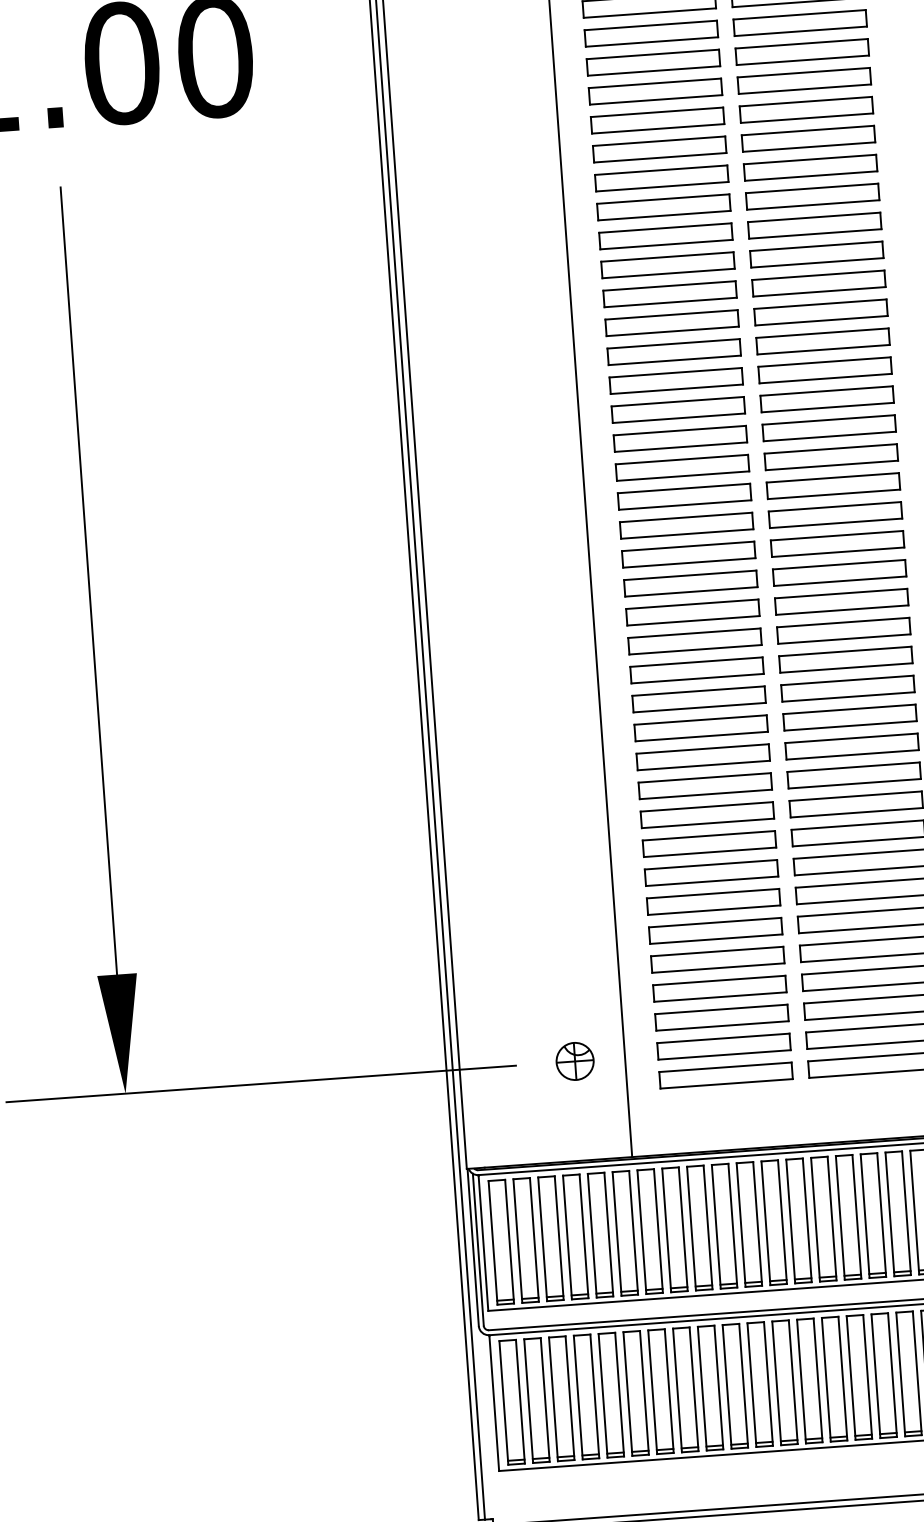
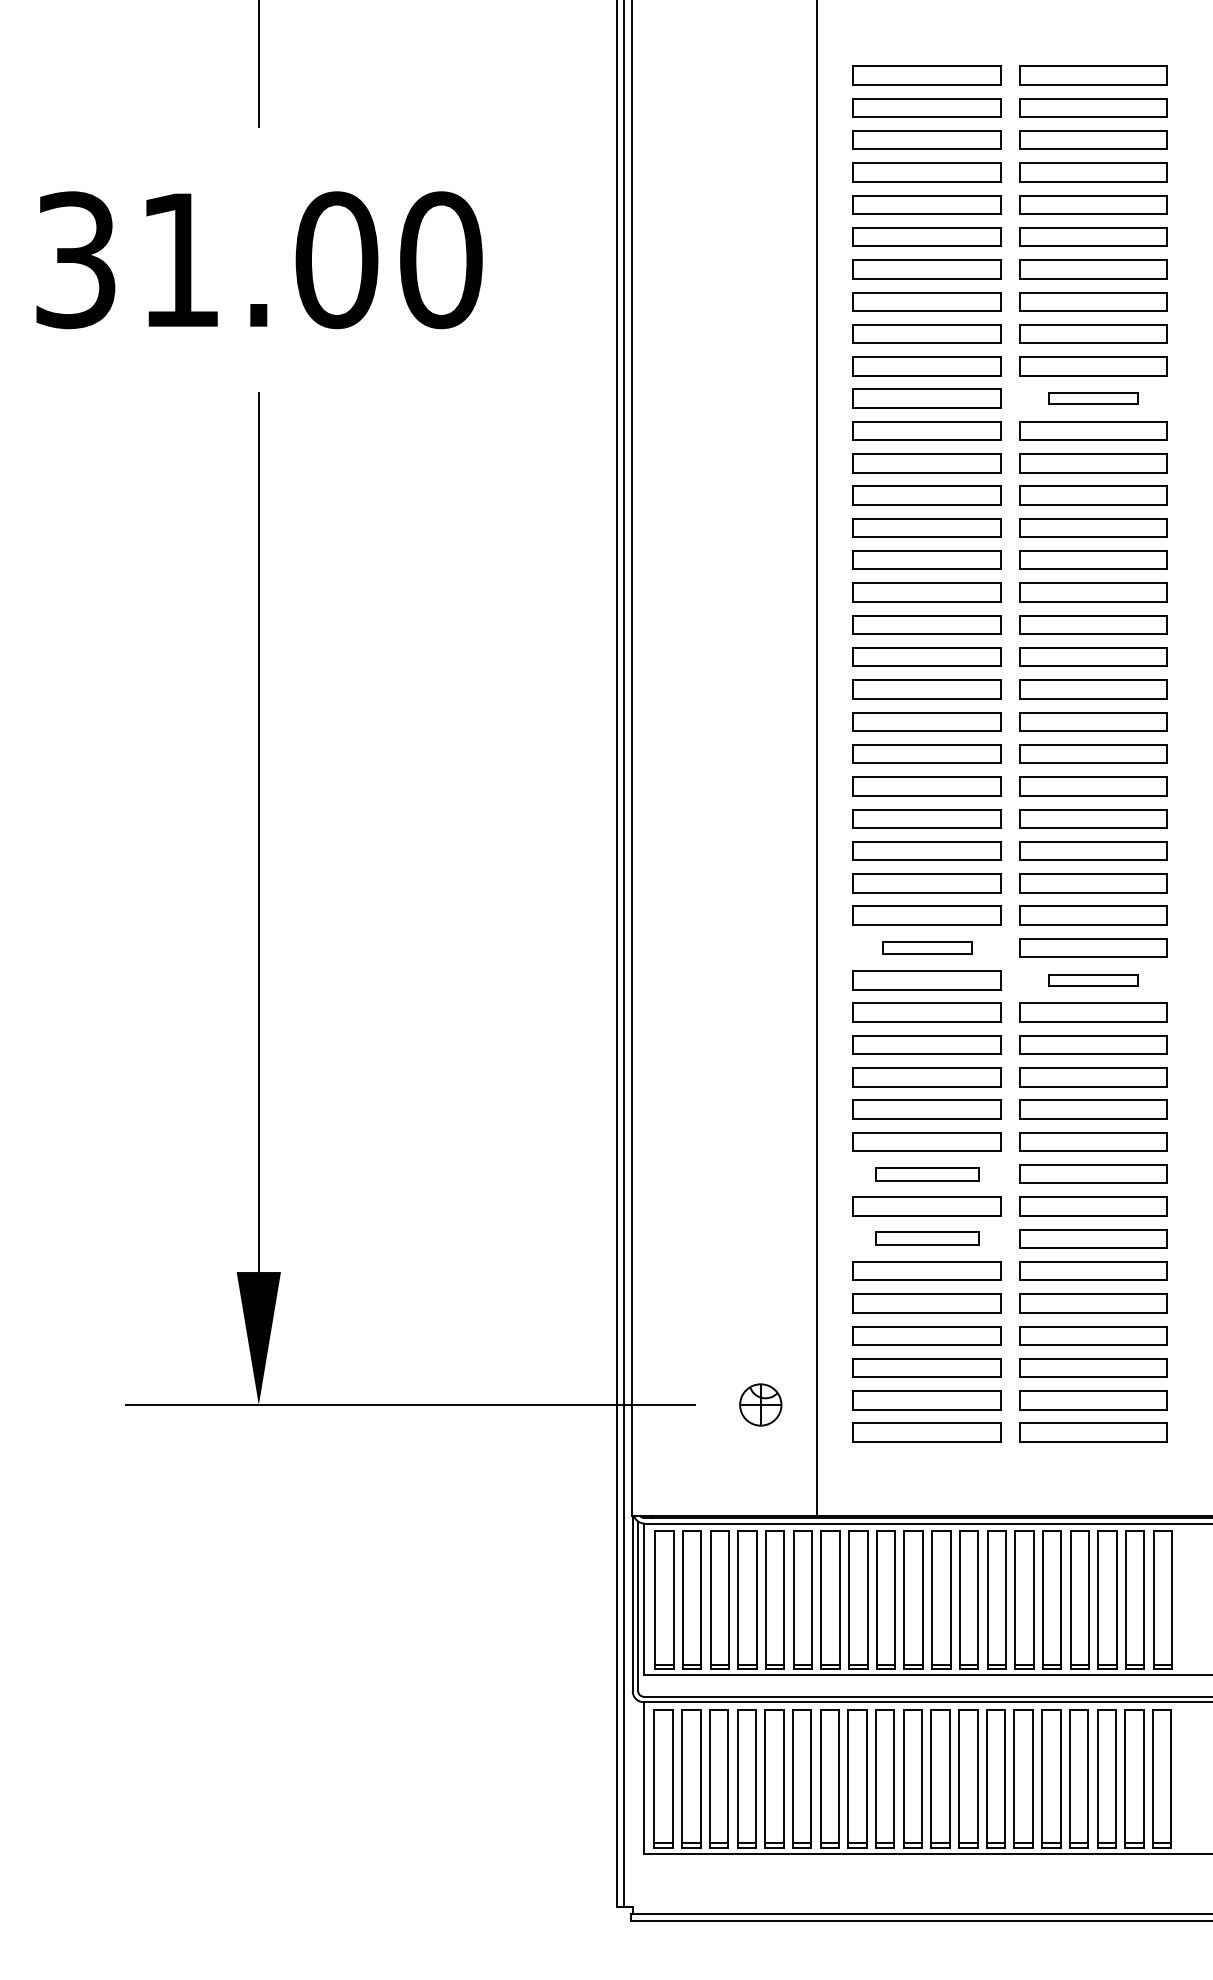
part: (808, 138) -> (1093, 398), size x0.6
part: (694, 641) -> (926, 947), size x0.6
part: (845, 659) -> (1093, 980), size x0.6
part: (708, 843) -> (926, 1173), size x0.7
part: (712, 901) -> (926, 1238), size x0.7

